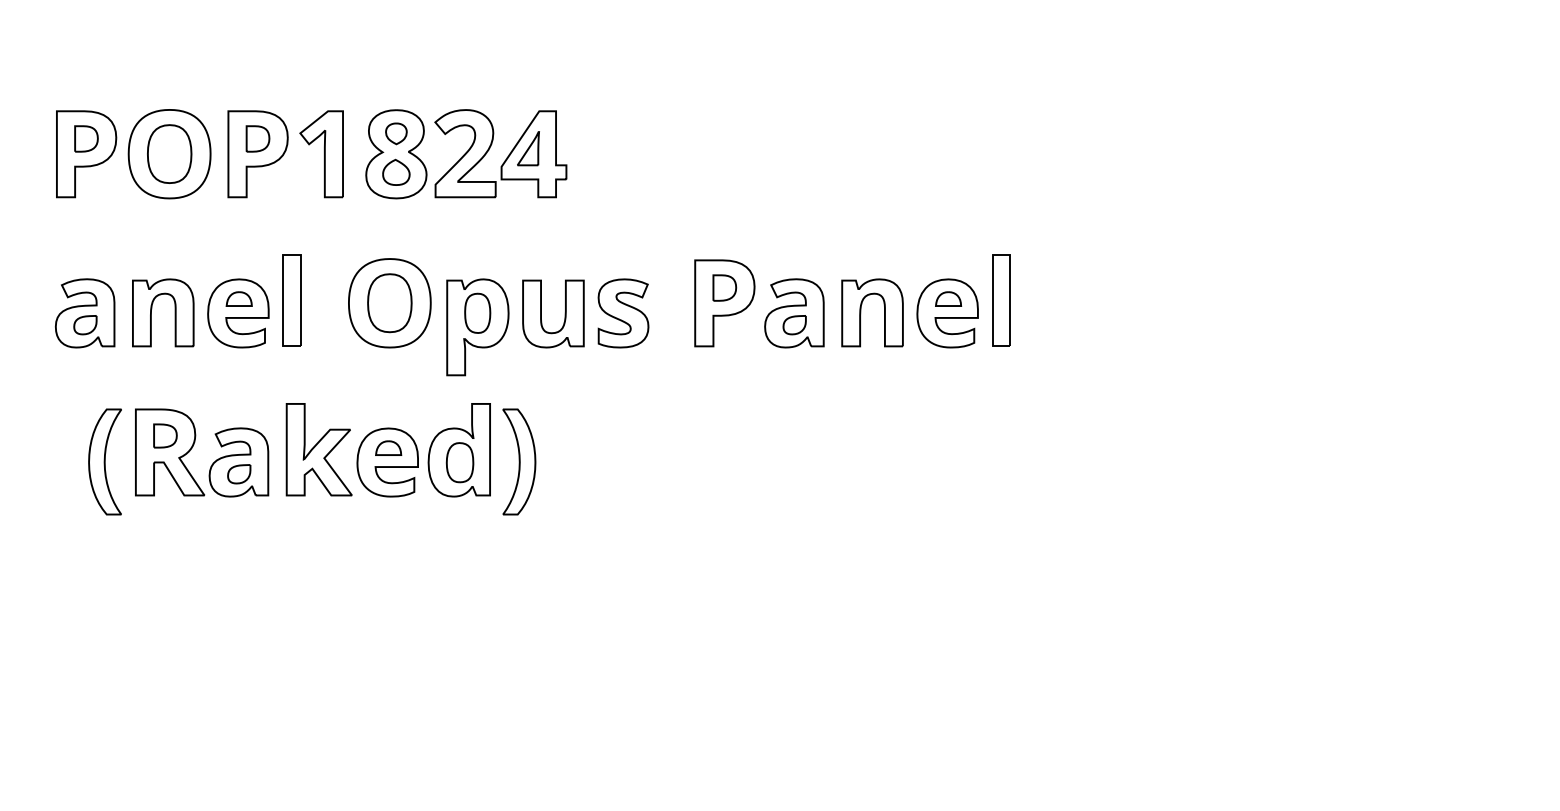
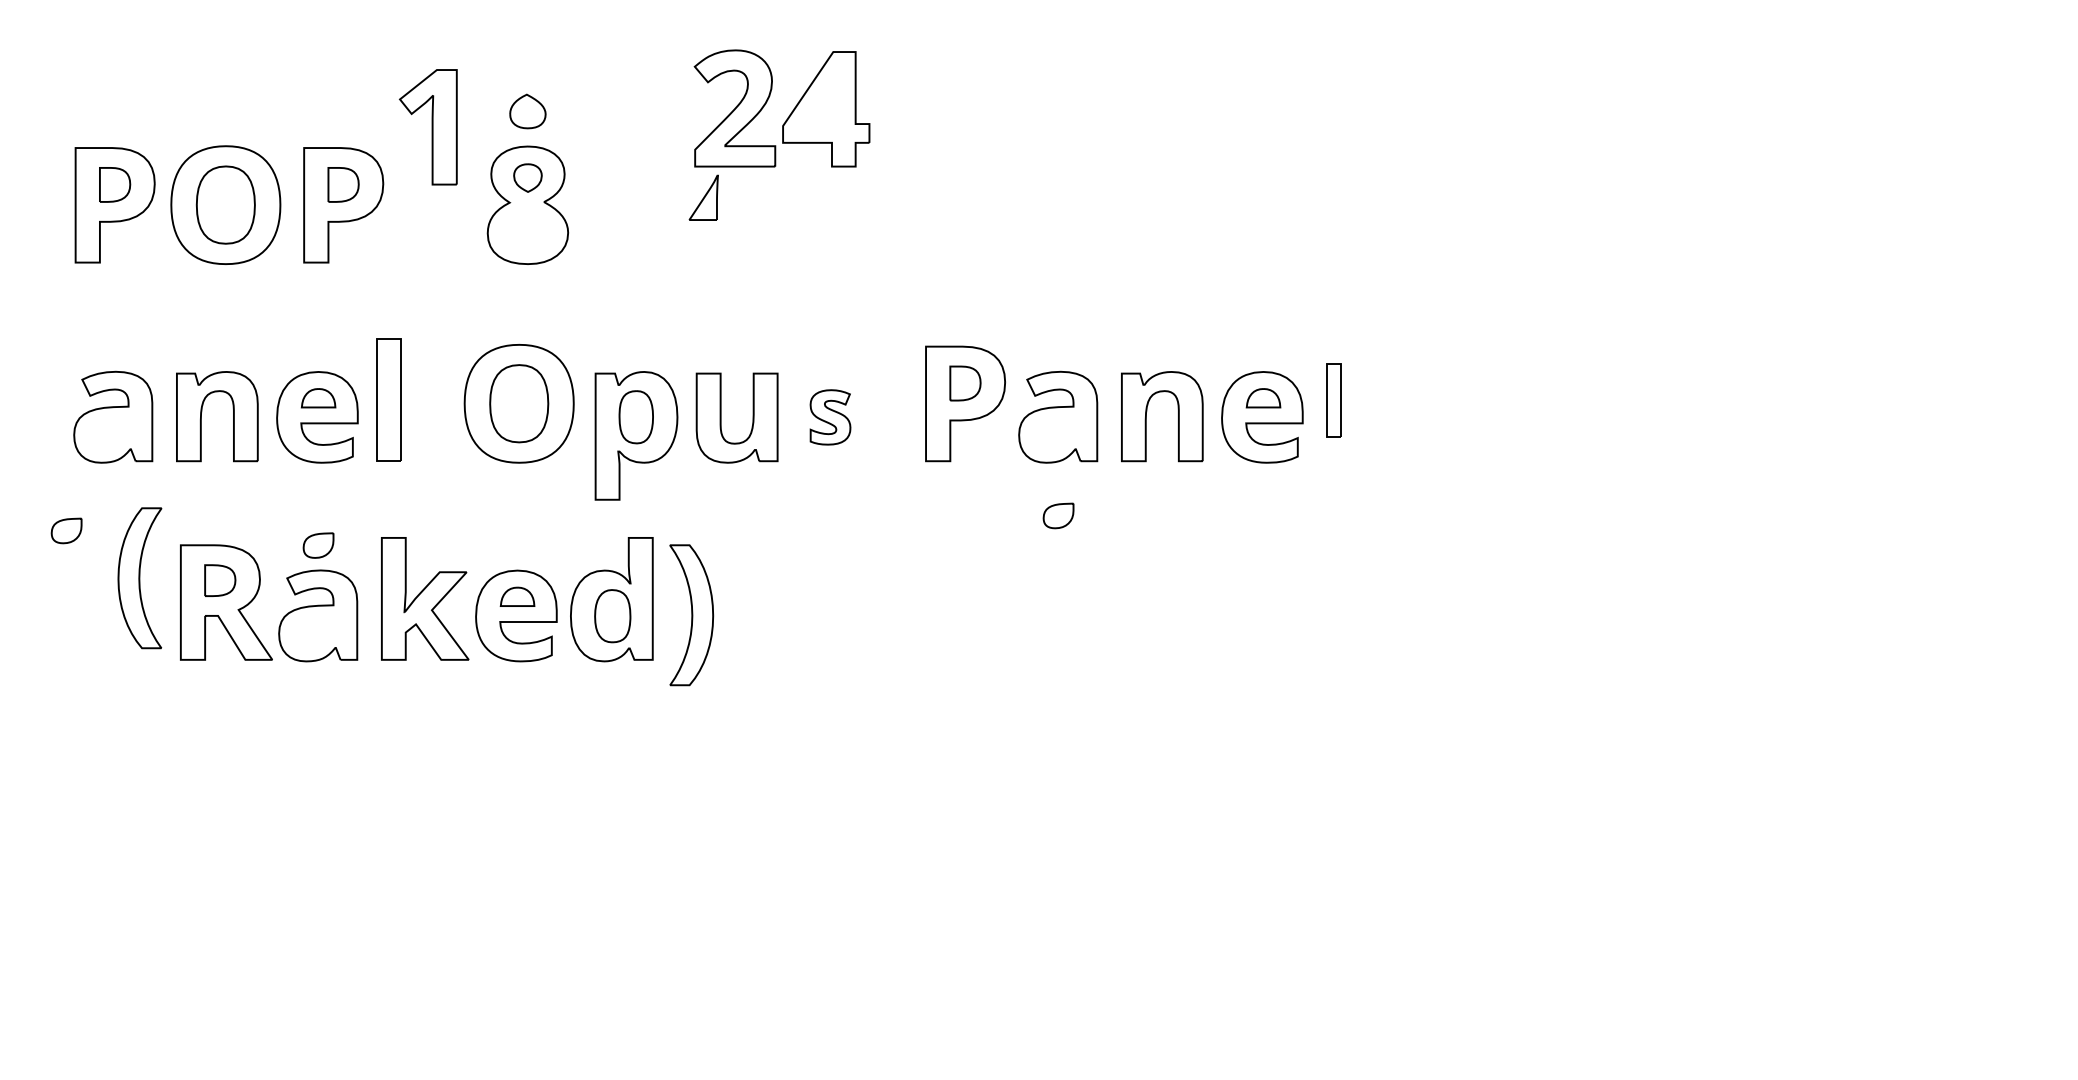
part: (321, 154) -> (427, 127), moved
part: (506, 158) -> (789, 114), moved
part: (396, 172) -> (527, 111), moved
part: (1001, 300) -> (1333, 399), size x0.6
part: (623, 313) -> (830, 417), size x0.6
part: (85, 324) -> (66, 530), moved
part: (794, 324) -> (1058, 515), moved
part: (104, 462) -> (139, 578), moved
part: (239, 474) -> (318, 545), moved

